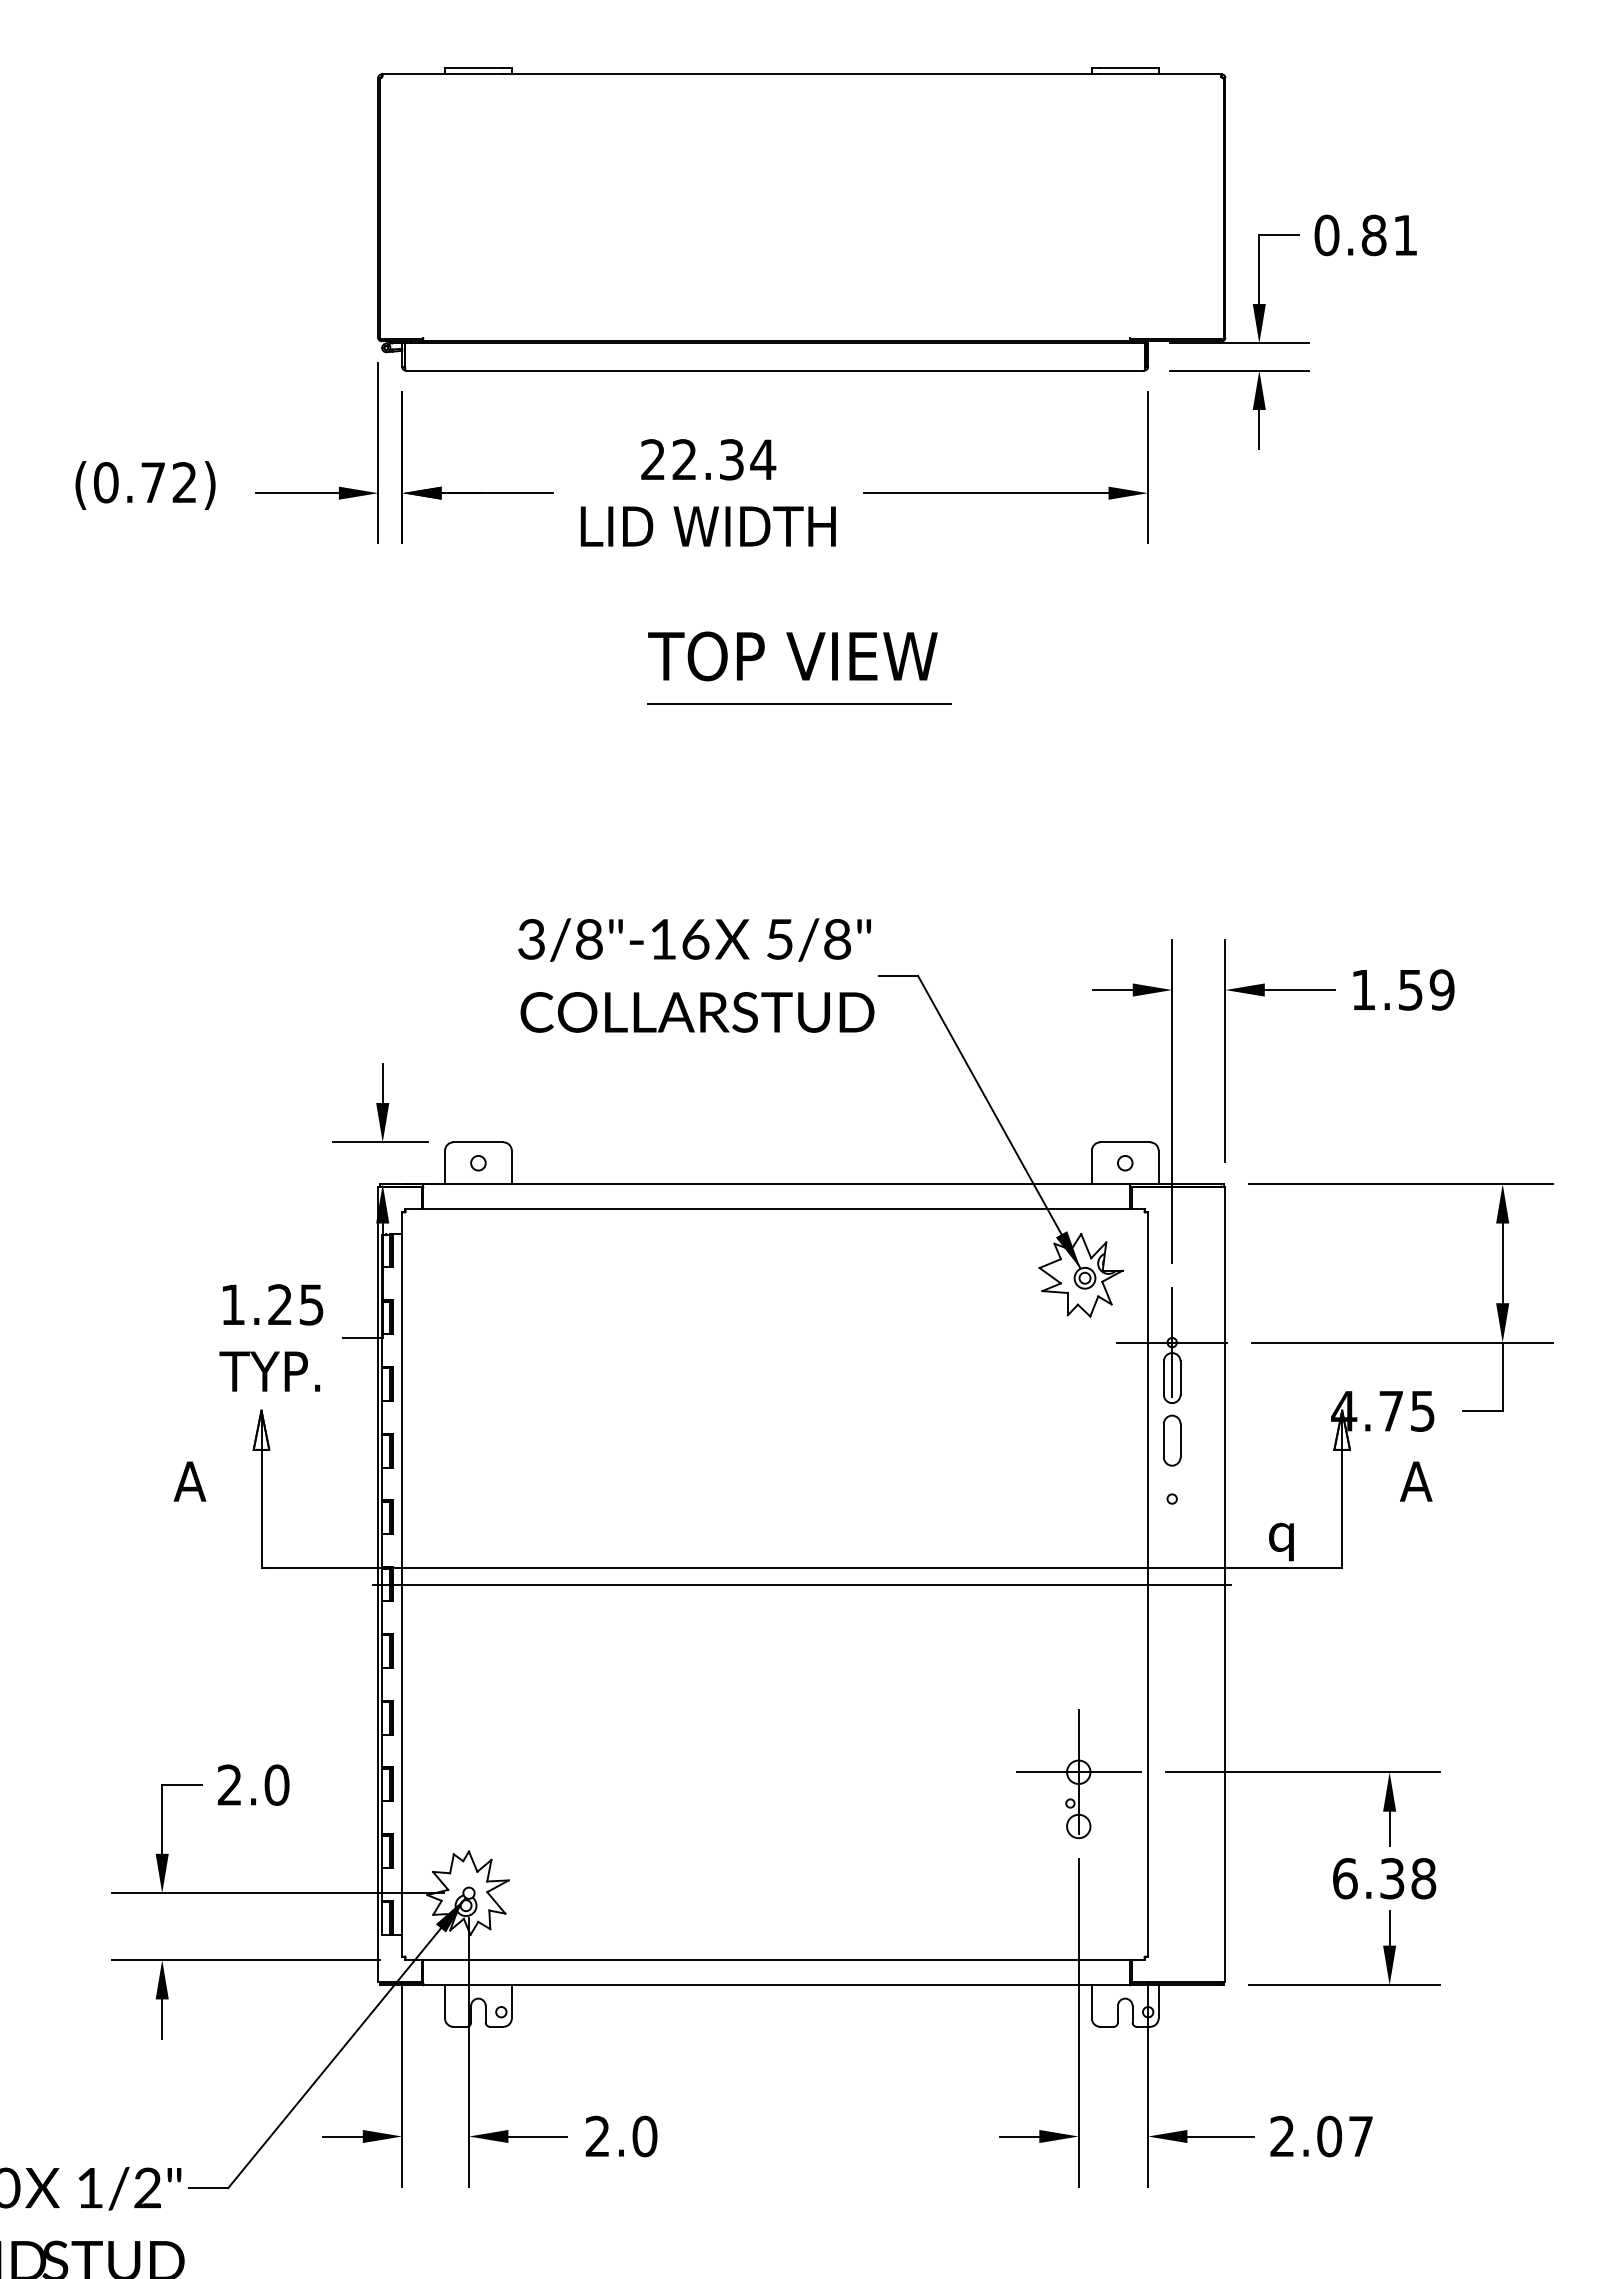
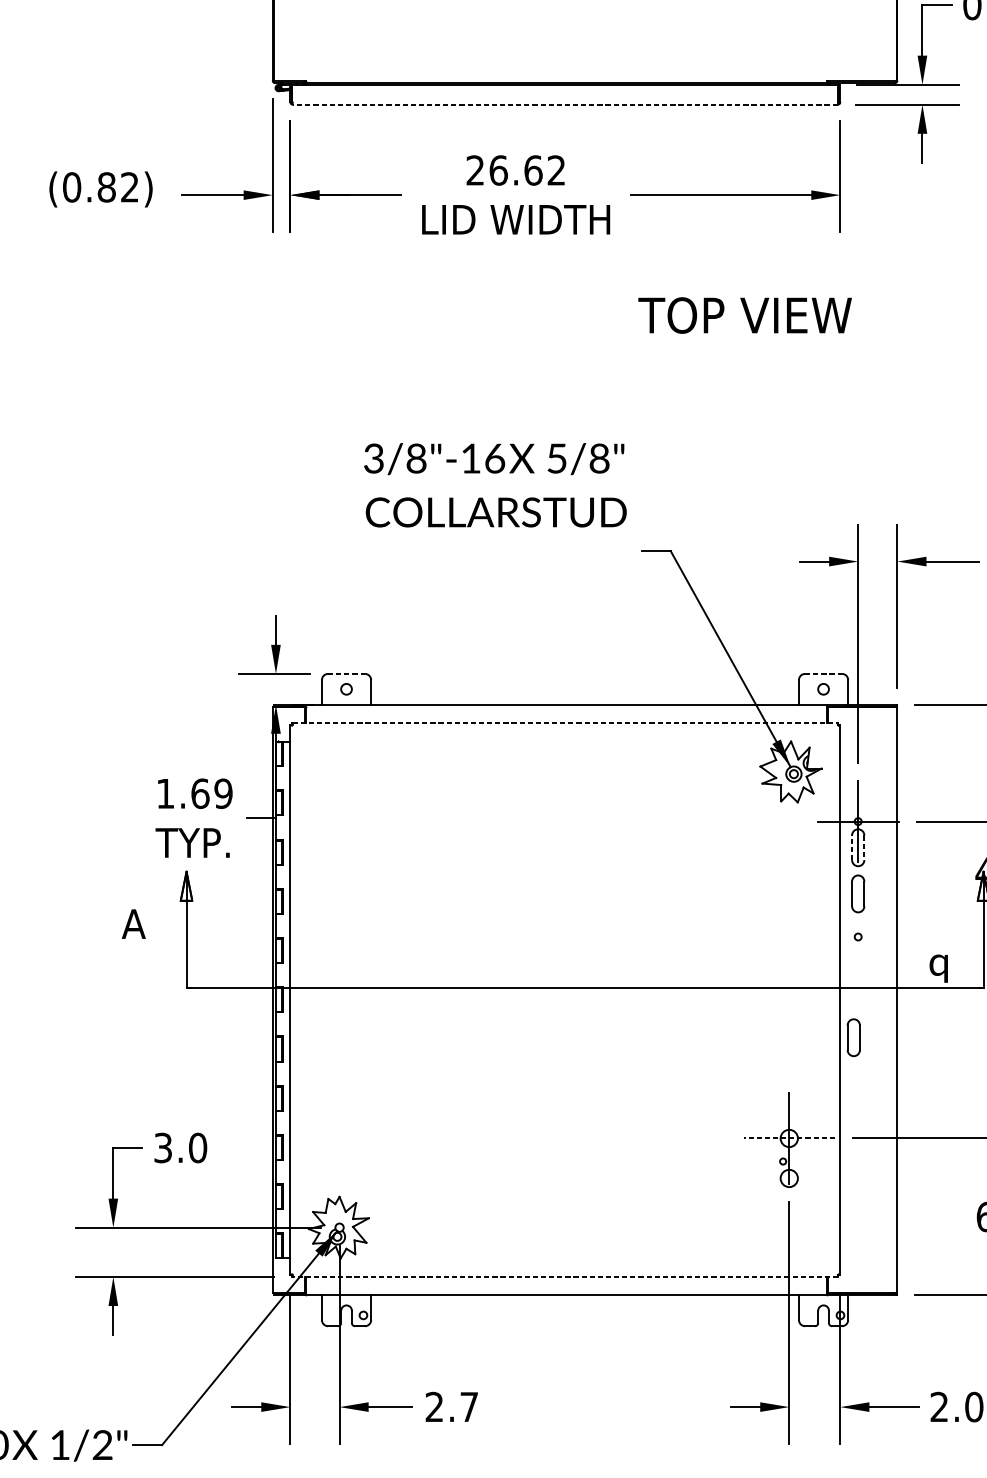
line: (774, 370) -> (564, 104), solid -> dashed
text: (724, 459) -> (528, 170), 22.34 -> 26.62
text: (153, 482) -> (106, 187), (0.72) -> (0.82)
text: (792, 656) -> (744, 315), moved
line: (799, 703) -> (583, 350), removed
text: (696, 975) -> (495, 485), moved
line: (478, 1142) -> (346, 674), solid -> dashed
line: (1125, 1142) -> (823, 674), solid -> dashed
line: (775, 1209) -> (565, 723), solid -> dashed
text: (295, 1304) -> (211, 793), 1.25 -> 1.69
line: (1163, 1378) -> (851, 848), solid -> dashed
line: (1180, 1378) -> (864, 848), solid -> dashed
line: (802, 1584) -> (585, 1000), removed
part: (1166, 1635) -> (853, 1037), added
line: (1078, 1772) -> (789, 1138), solid -> dashed
text: (229, 1784) -> (162, 1147), 2.0 -> 3.0
line: (774, 1960) -> (564, 1277), solid -> dashed
text: (644, 2136) -> (469, 1407), 2.0 -> 2.7

